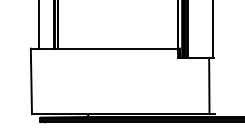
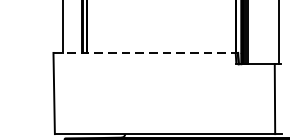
line: (104, 48) -> (144, 52), solid -> dashed

